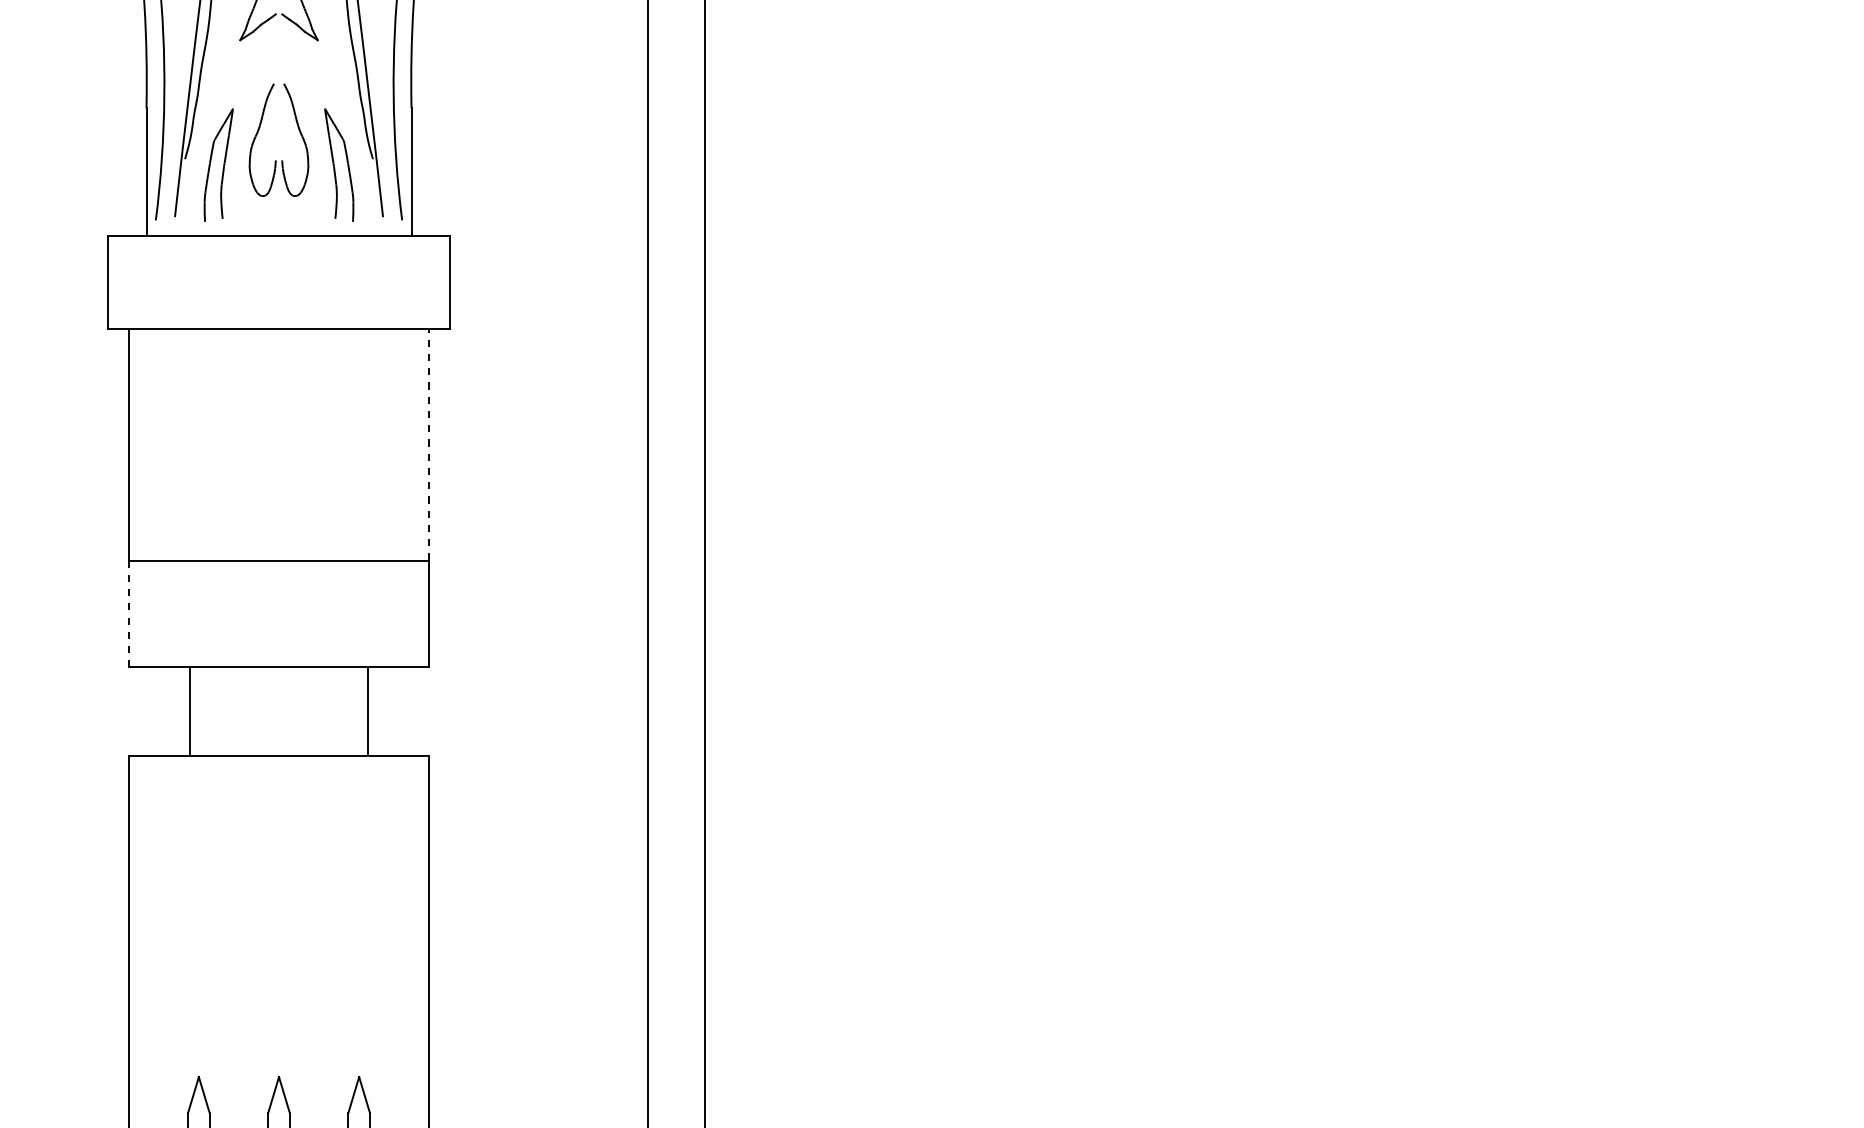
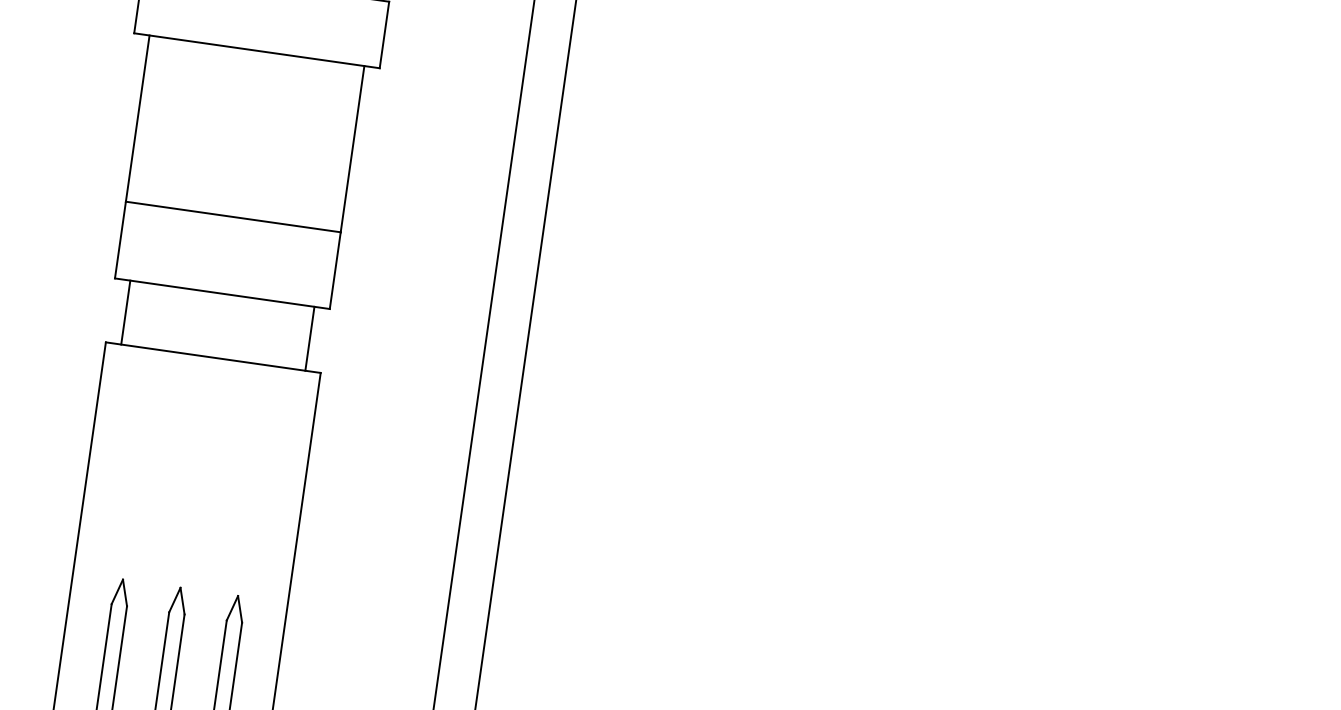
line: (428, 444) -> (352, 148), dashed -> solid
line: (129, 614) -> (120, 240), dashed -> solid
line: (189, 711) -> (125, 312), moved
line: (368, 711) -> (310, 338), moved

